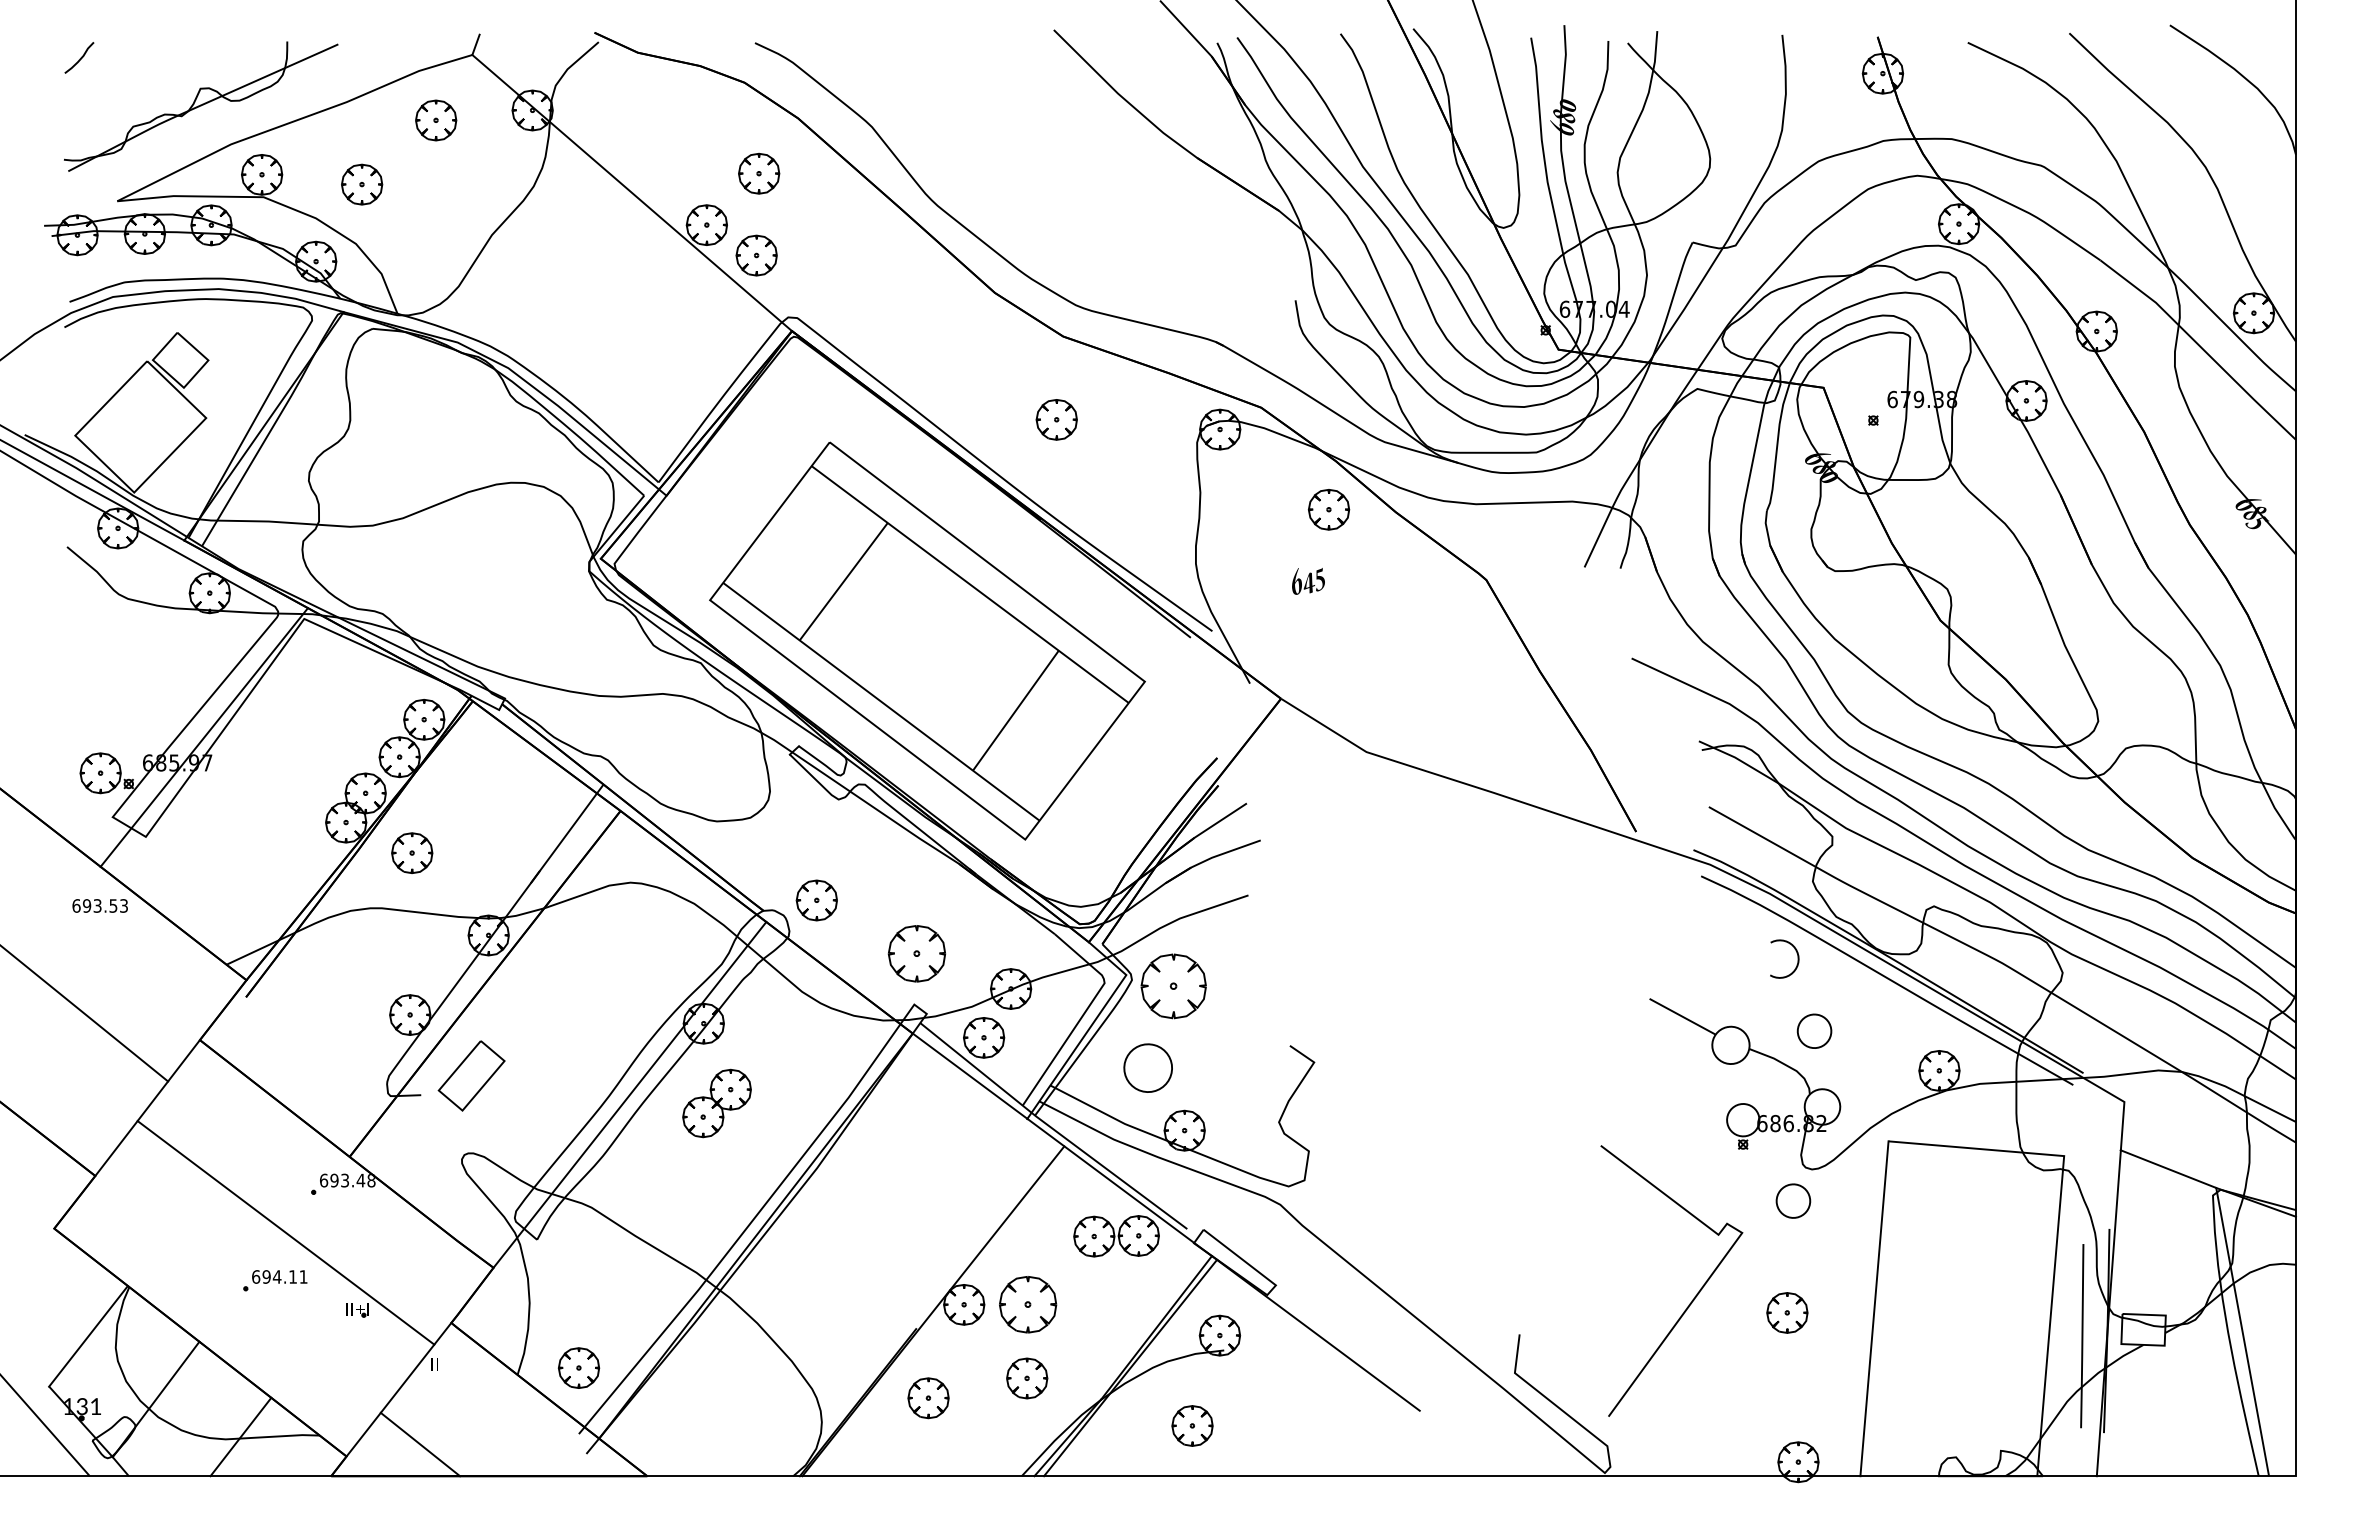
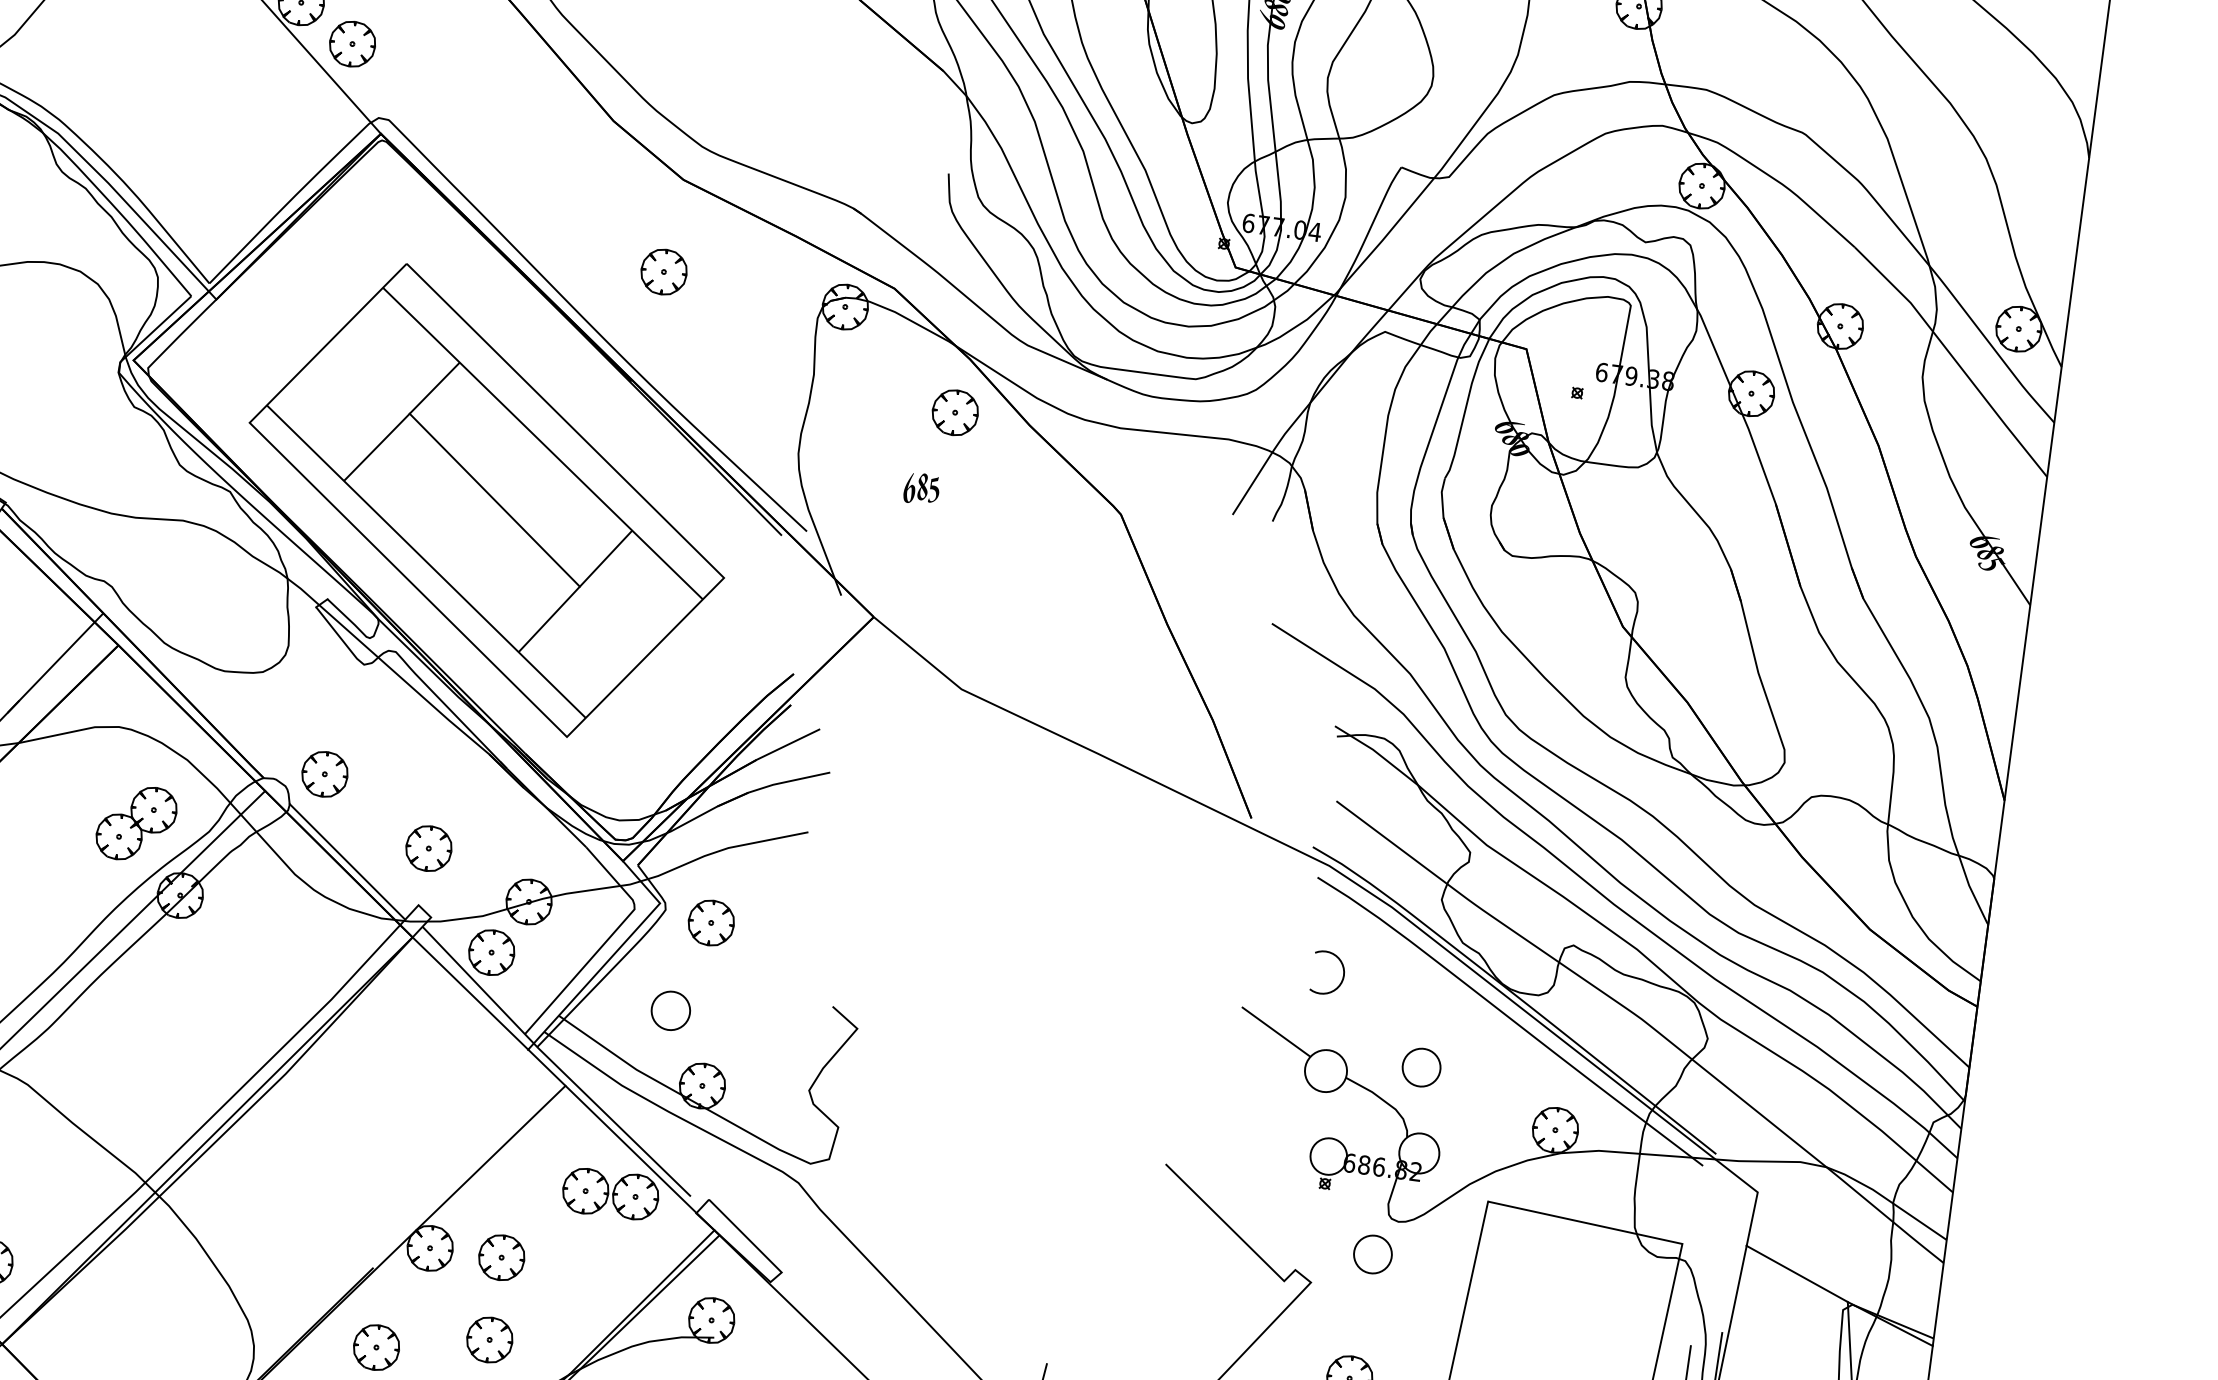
text: (1308, 580) -> (921, 488), 645 -> 685
line: (934, 639) -> (494, 499), added
part: (916, 953) -> (428, 848), size x0.71
curve: (1796, 953) -> (1342, 968), moved
line: (846, 974) -> (347, 861), added
part: (1173, 986) -> (711, 923), size x0.62
part: (1148, 1068) -> (671, 1011), size x0.71
part: (716, 1103) -> (135, 823), moved
part: (1028, 1304) -> (502, 1257), size x0.71

